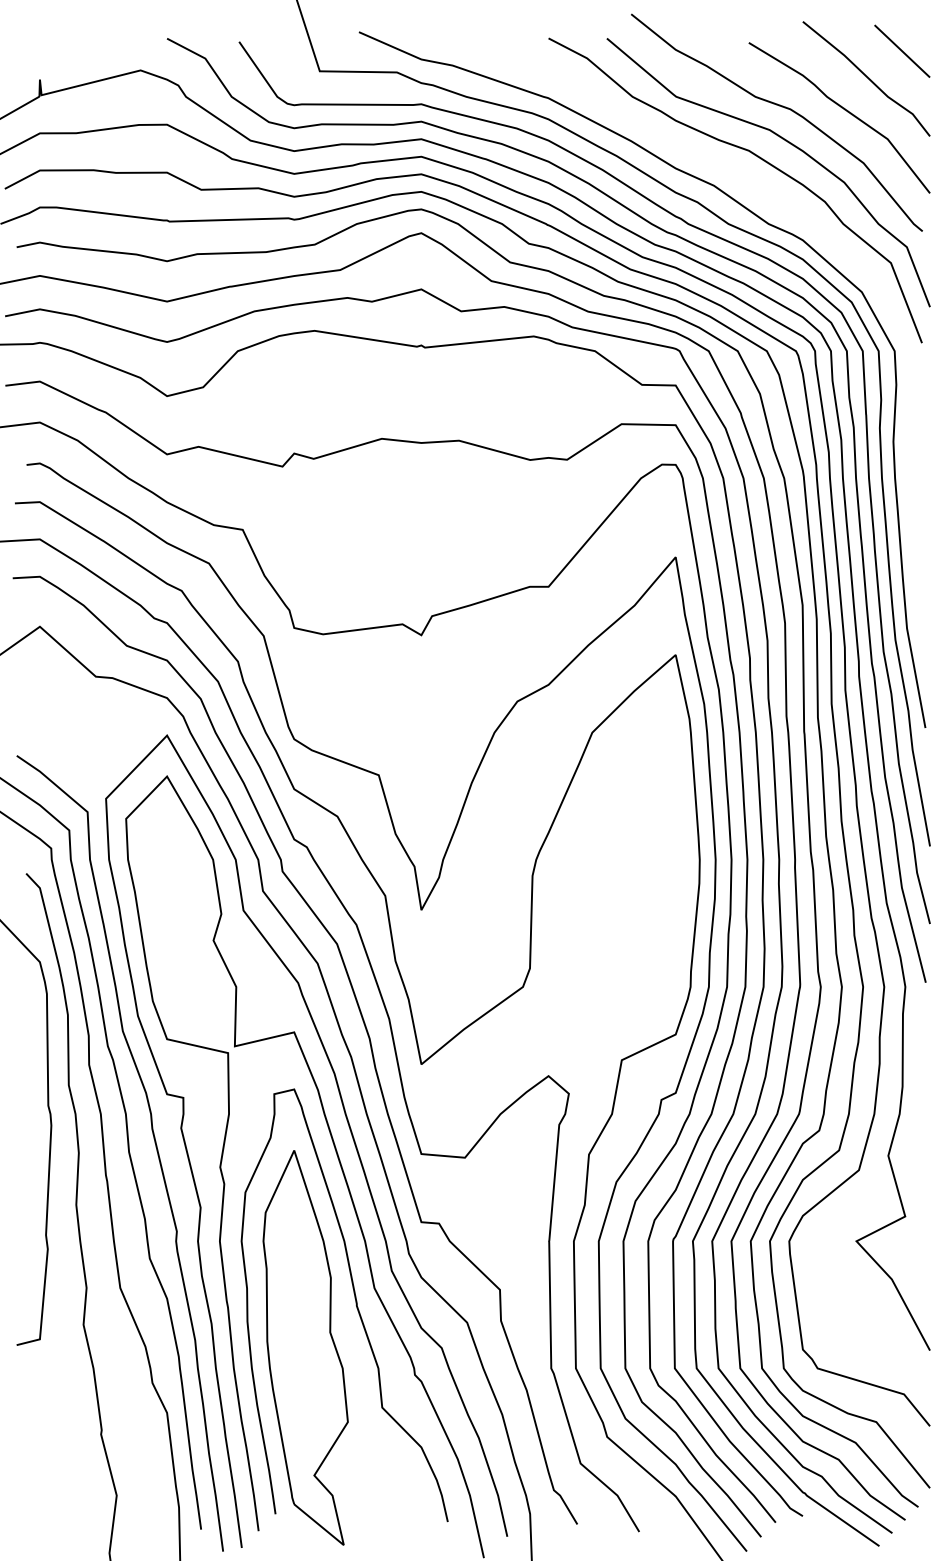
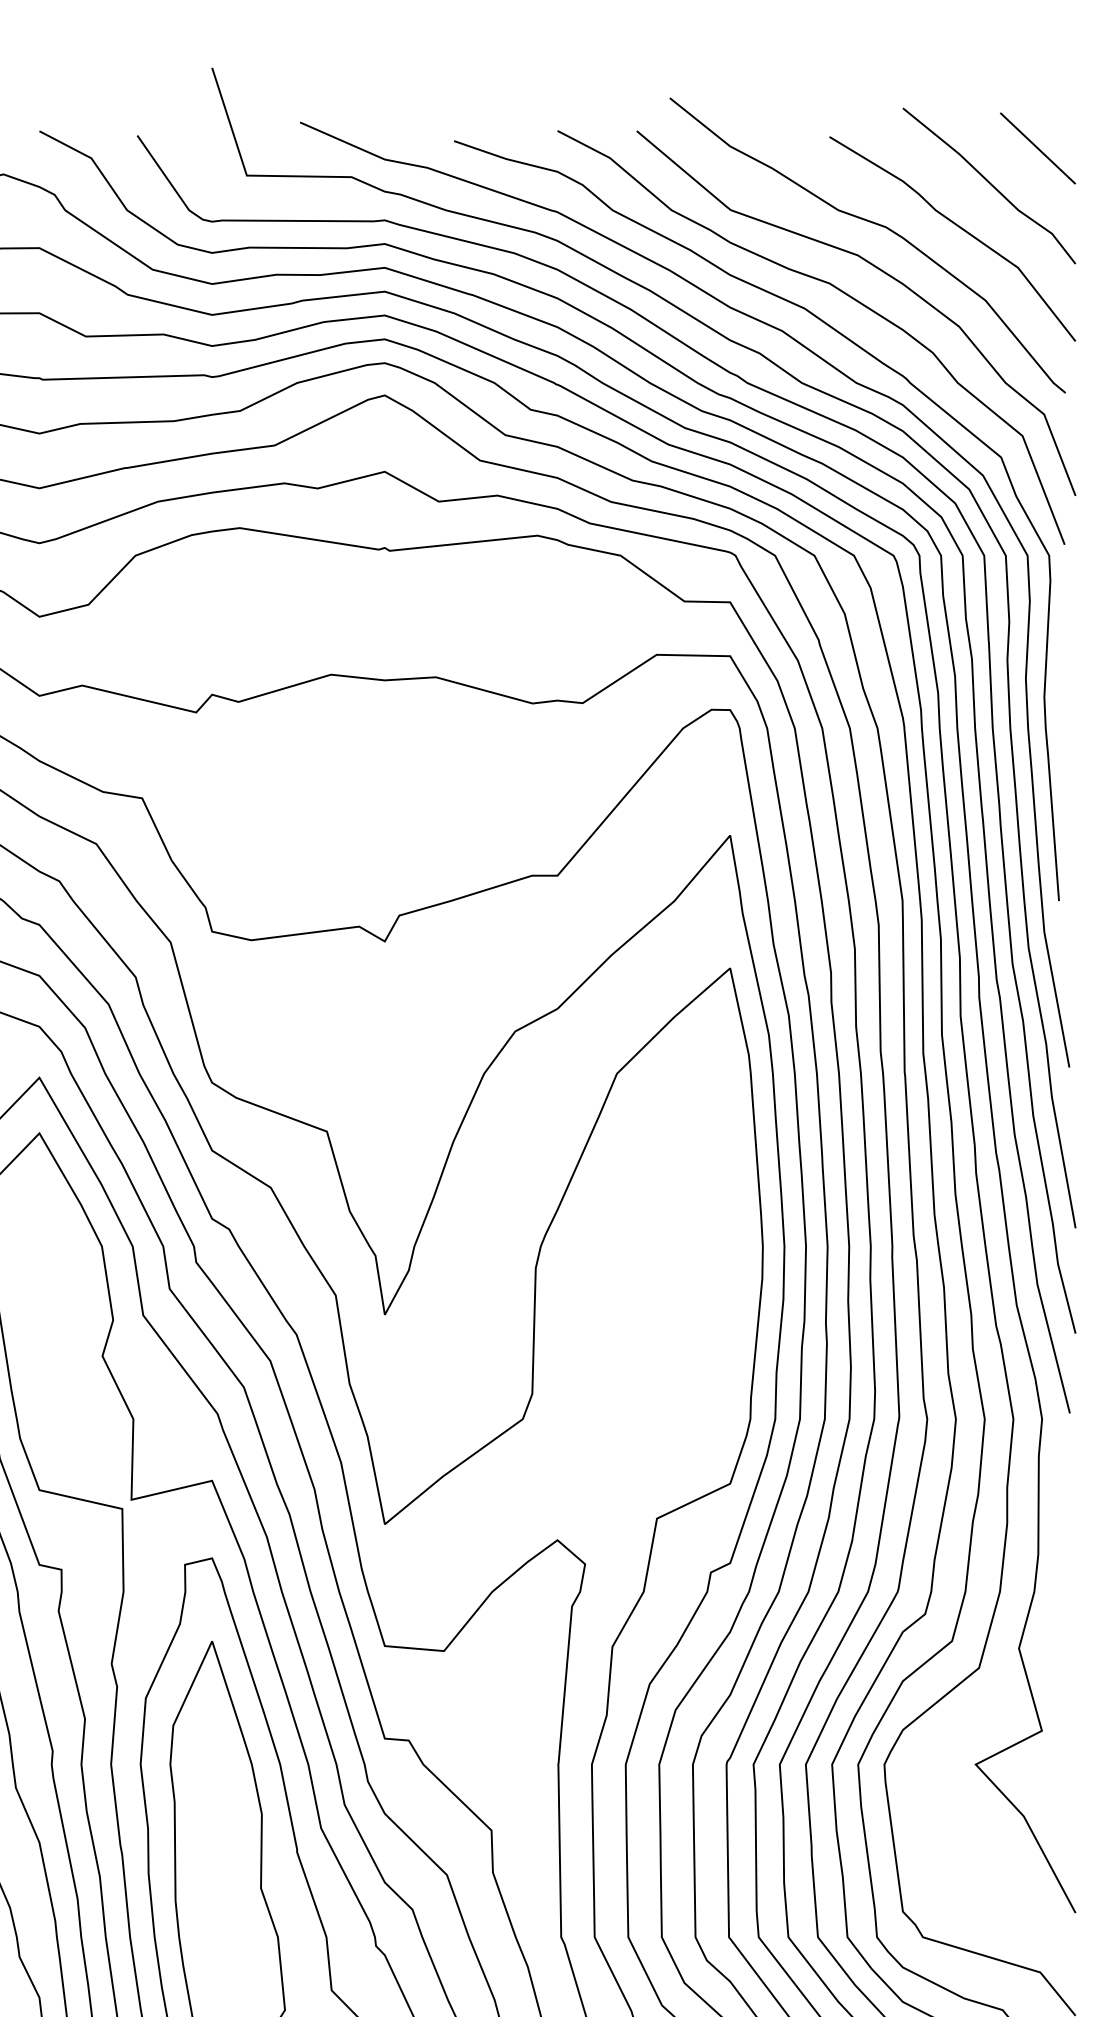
curve: (777, 203) -> (868, 355), added

